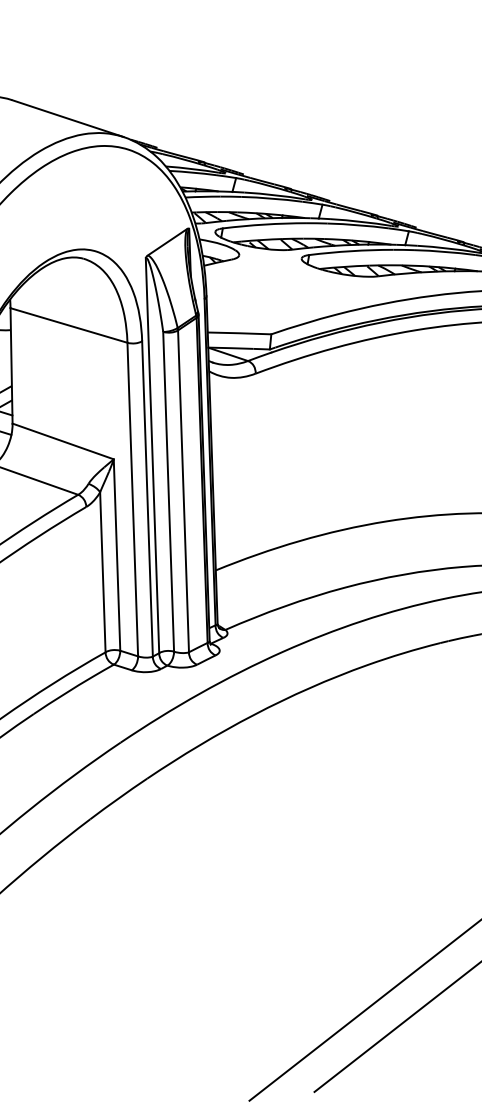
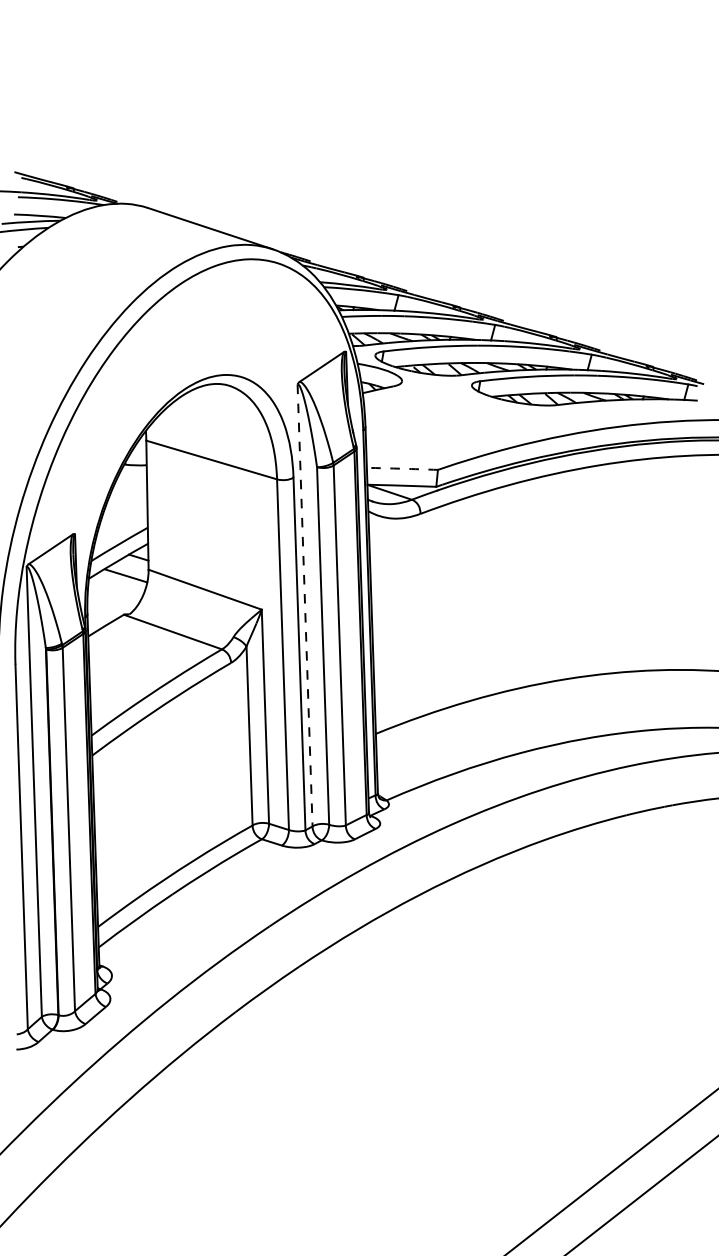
arc: (239, 333) -> (402, 468), solid -> dashed
line: (152, 456) -> (305, 606), solid -> dashed

